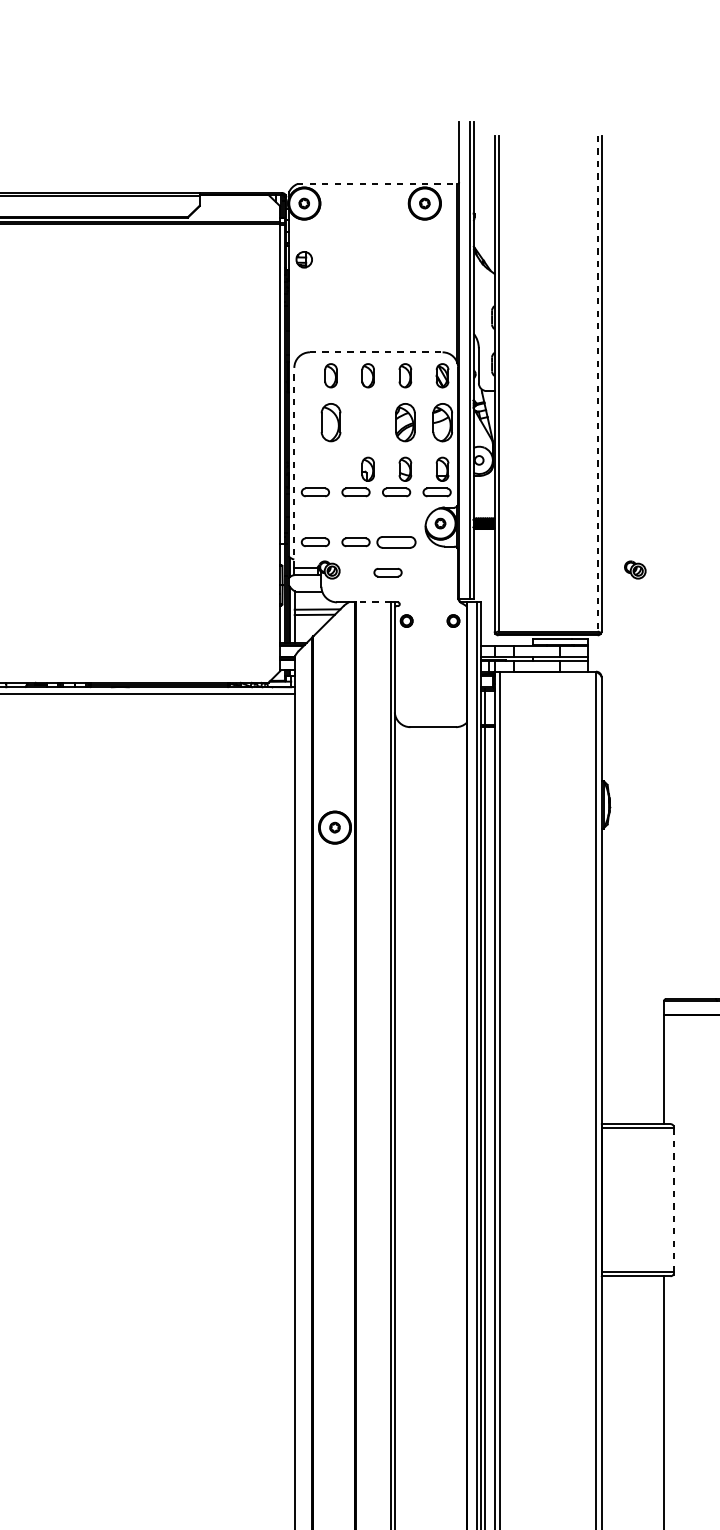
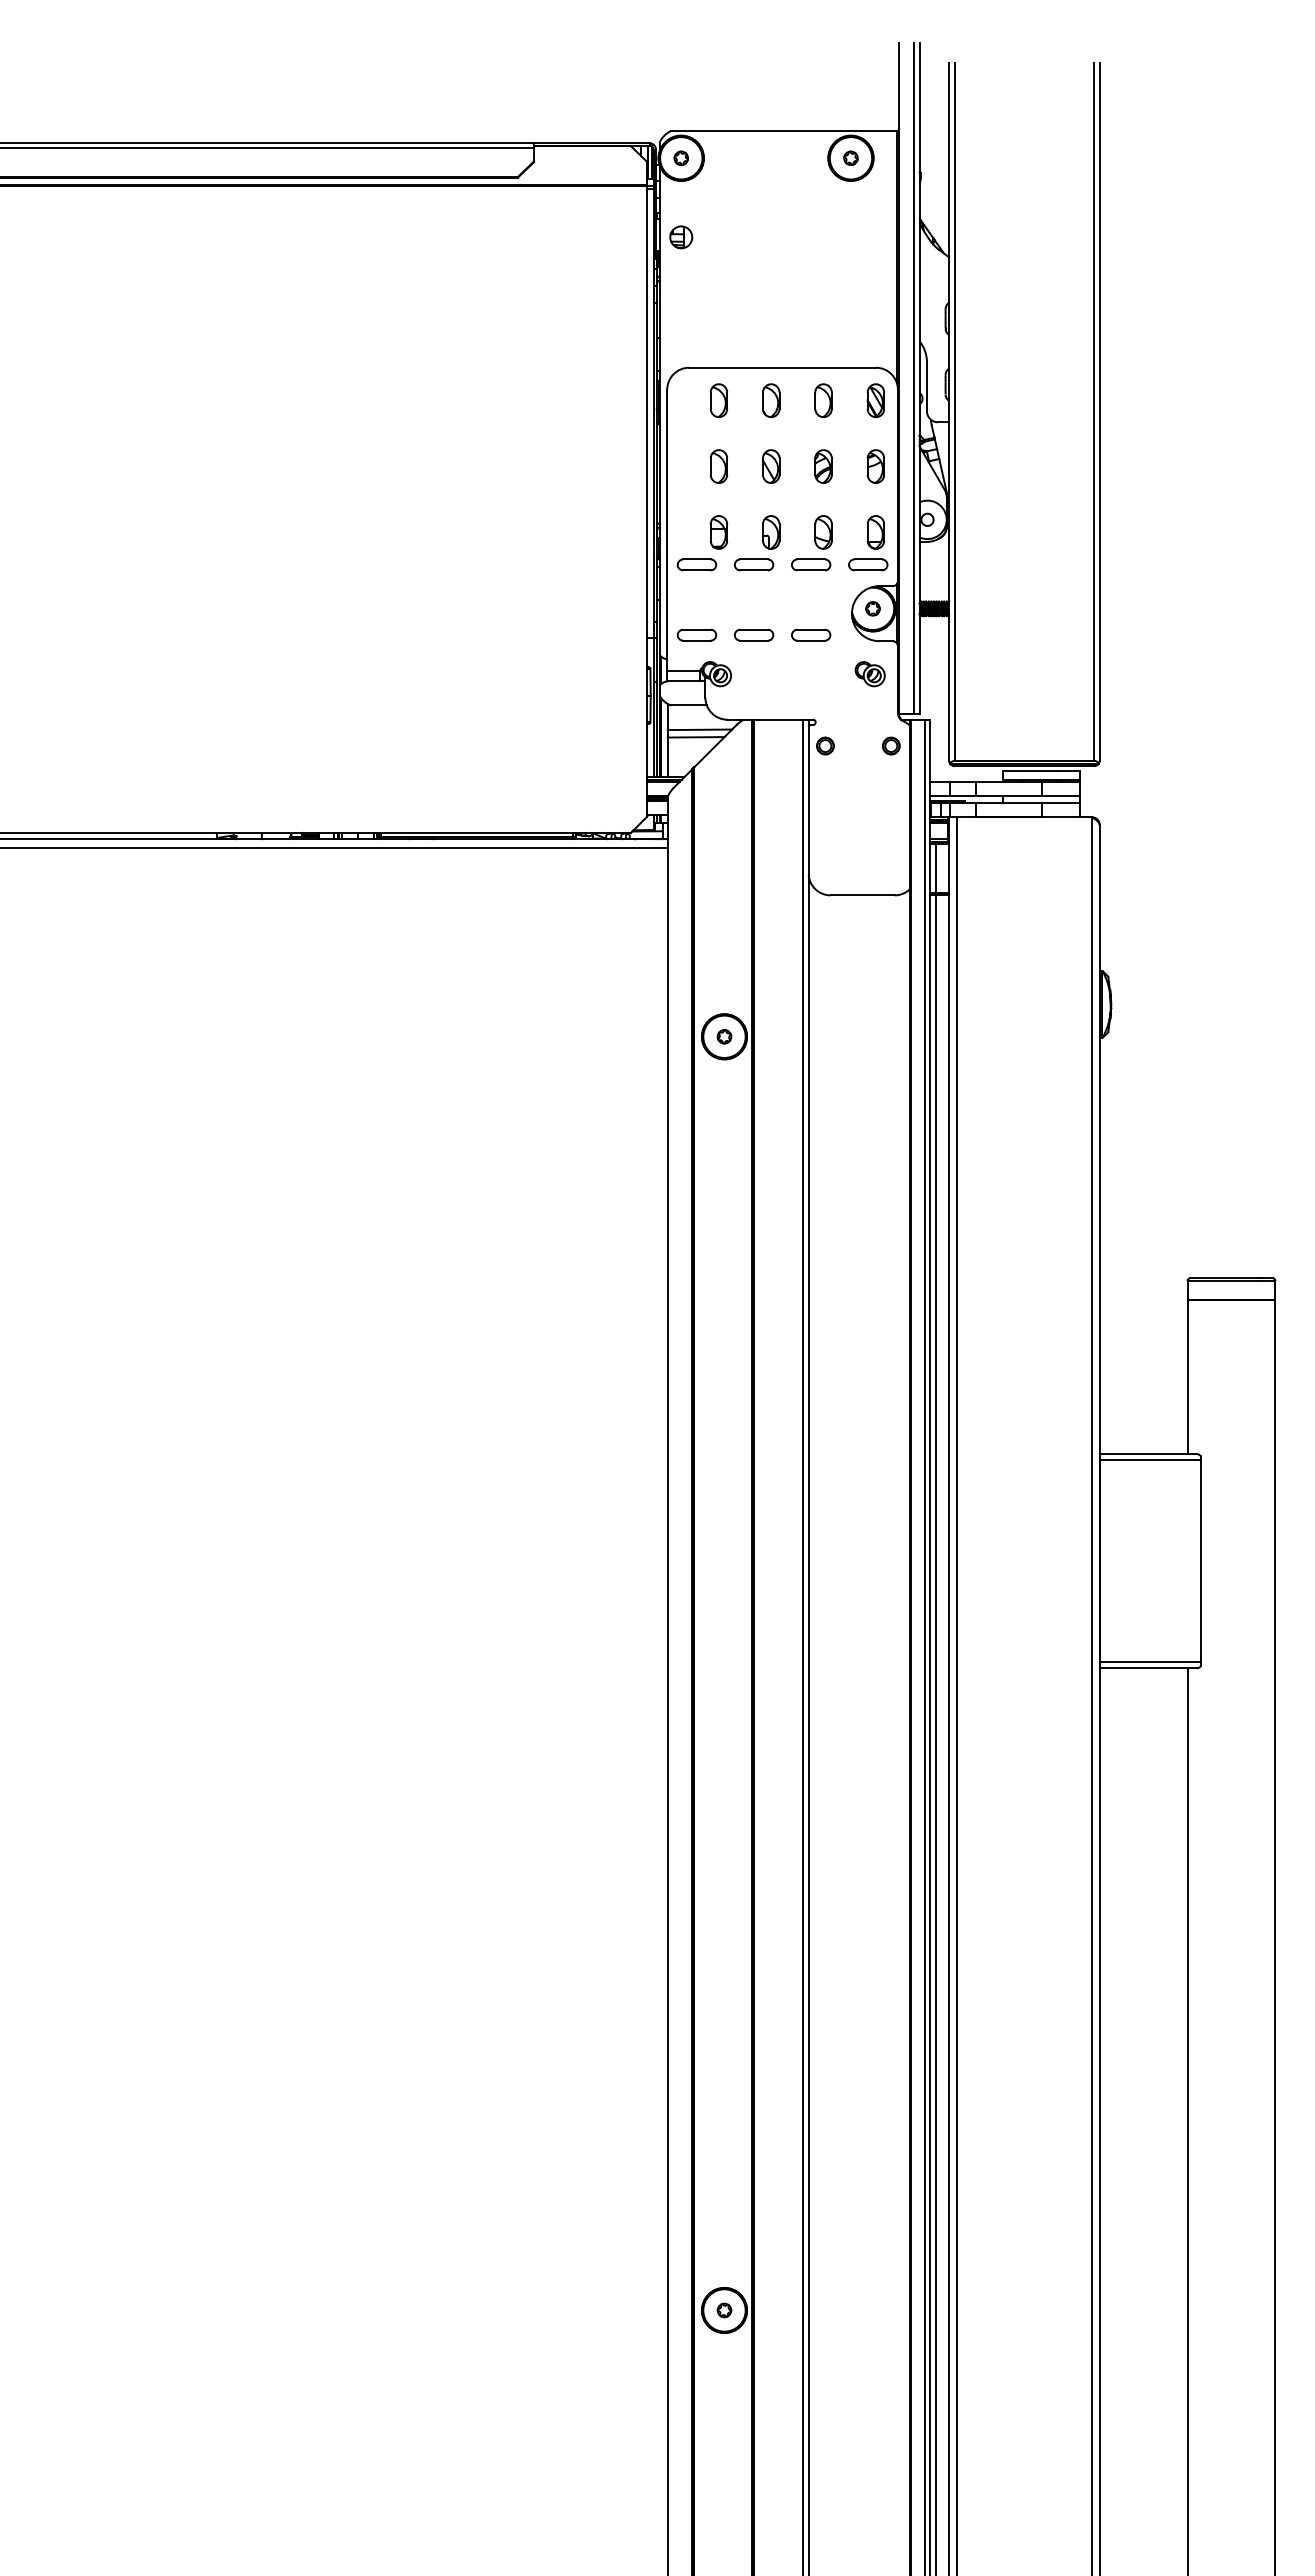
line: (376, 184) -> (783, 131), dashed -> solid
line: (376, 352) -> (783, 367), dashed -> solid
line: (597, 384) -> (1094, 412), dashed -> solid
part: (330, 422) -> (718, 466), size x0.62
part: (367, 422) -> (770, 466), added
part: (405, 422) -> (823, 466), size x0.62
part: (442, 422) -> (875, 466), size x0.62
line: (294, 467) -> (667, 530), dashed -> solid
part: (330, 469) -> (718, 532), added
part: (396, 541) -> (811, 634), size x0.71
part: (634, 570) -> (869, 674), moved
part: (388, 572) -> (799, 677), removed
line: (373, 602) -> (778, 719), dashed -> solid
line: (673, 1199) -> (1201, 1560), dashed -> solid

